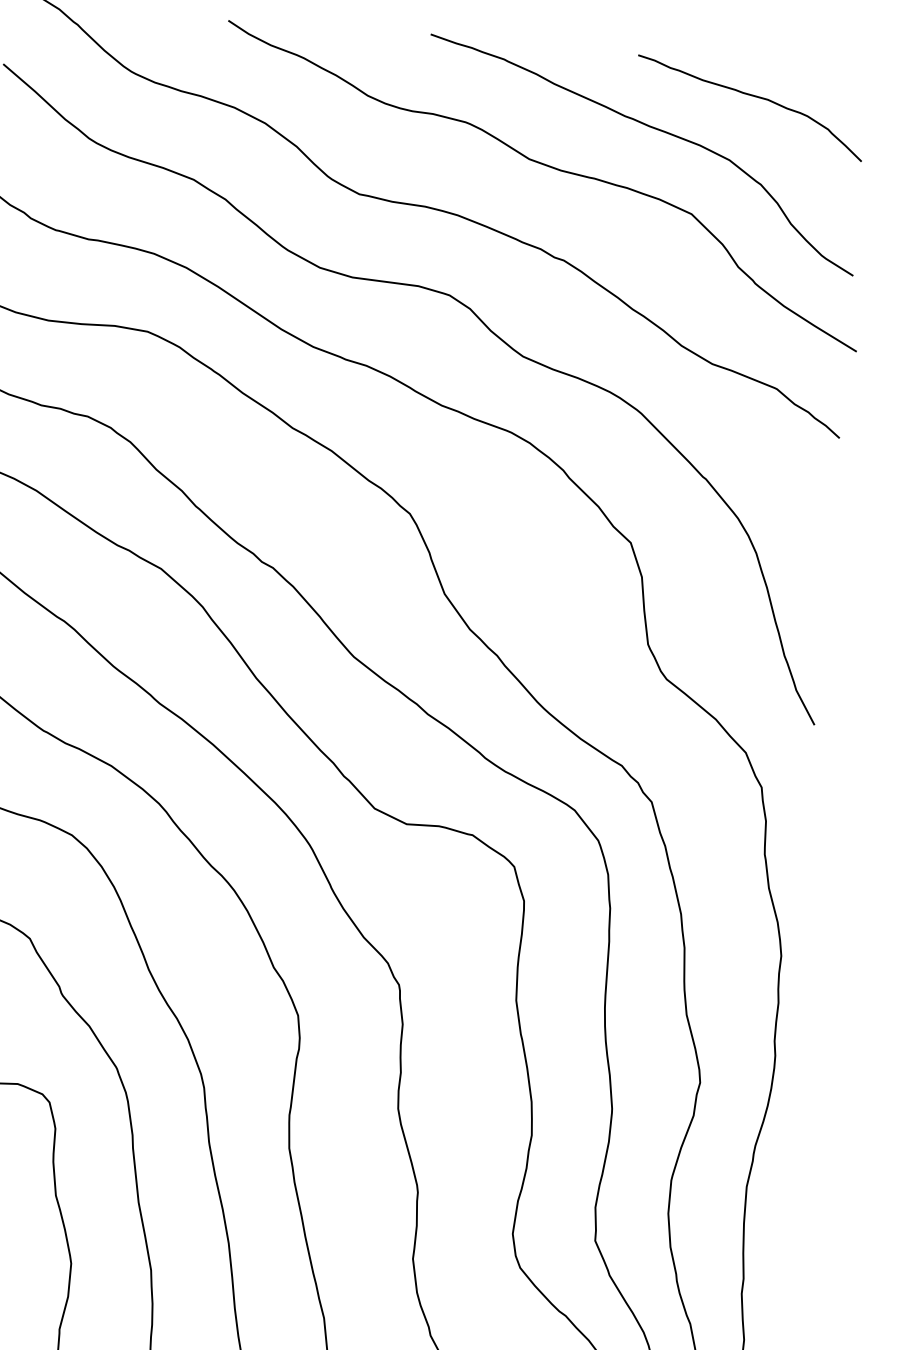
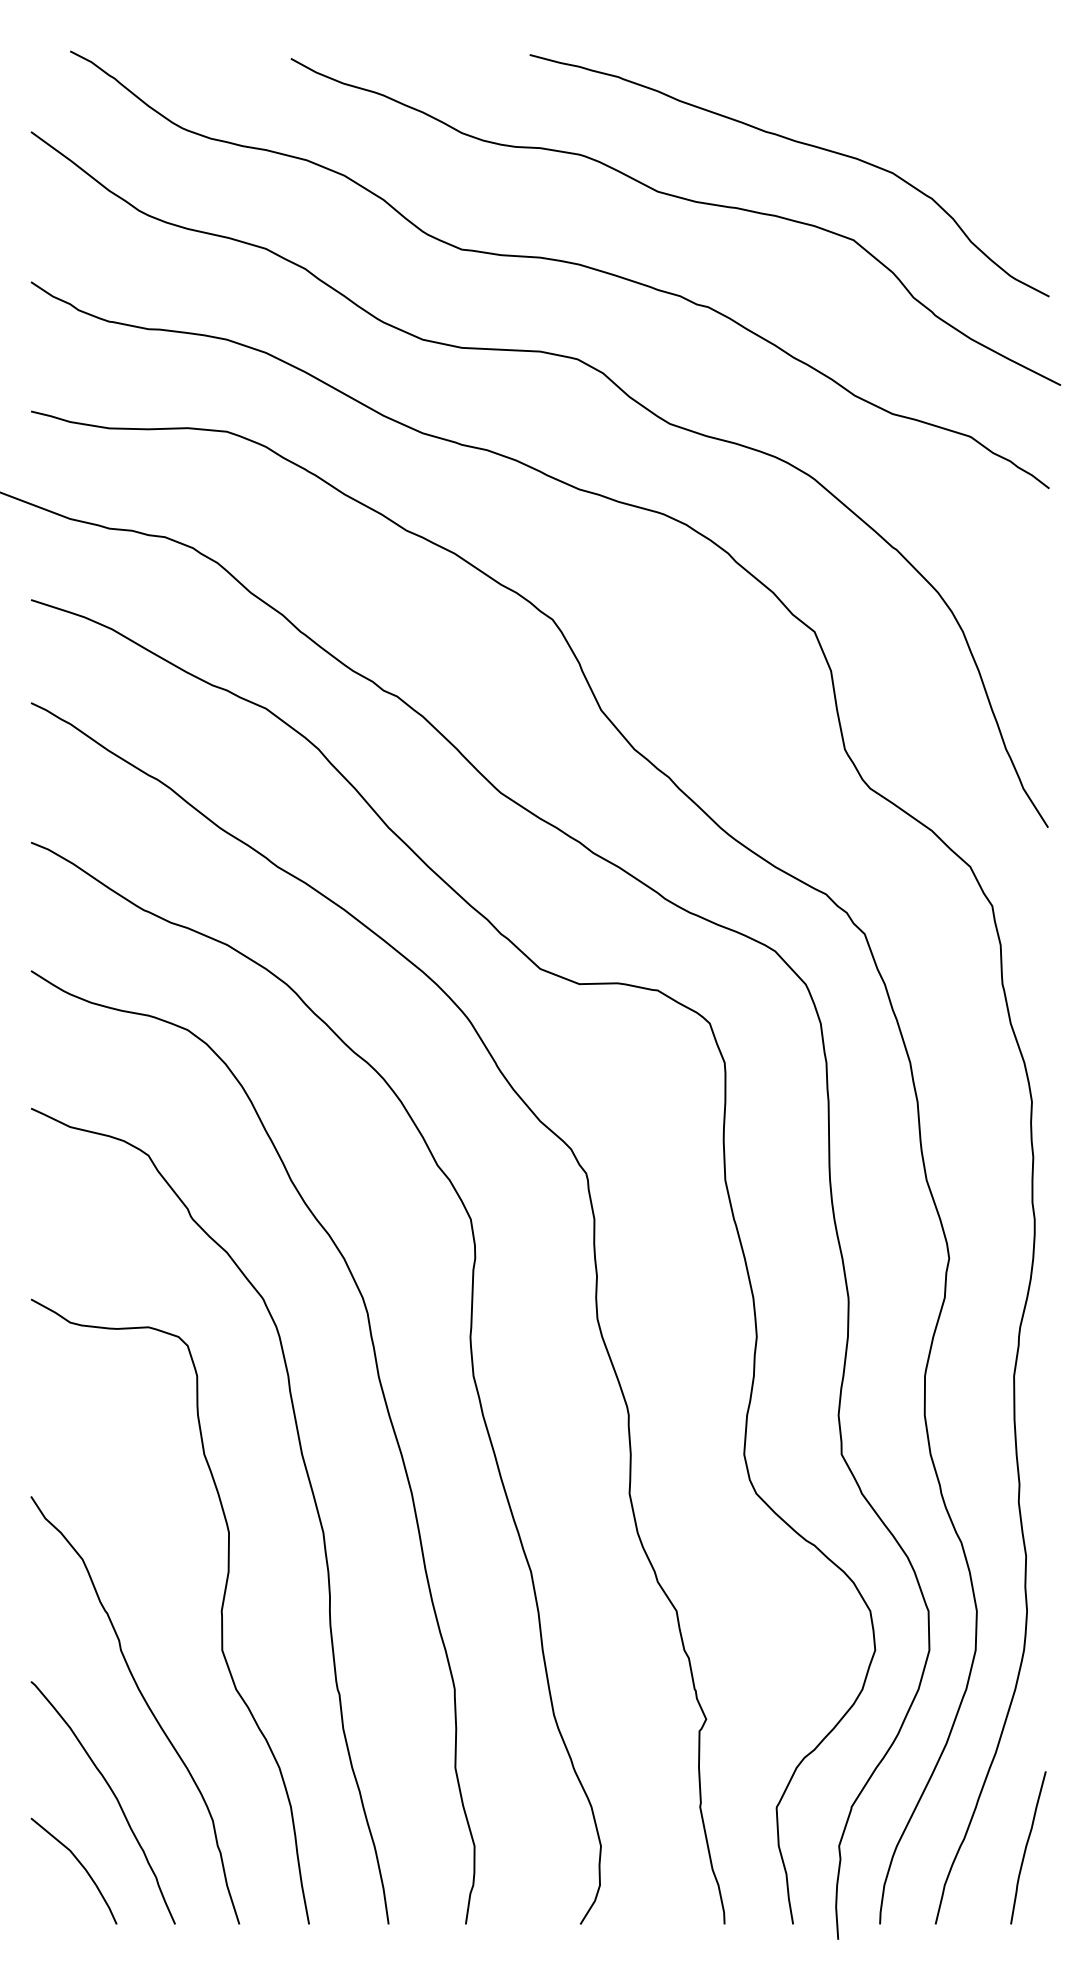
curve: (753, 96) -> (914, 96), removed

